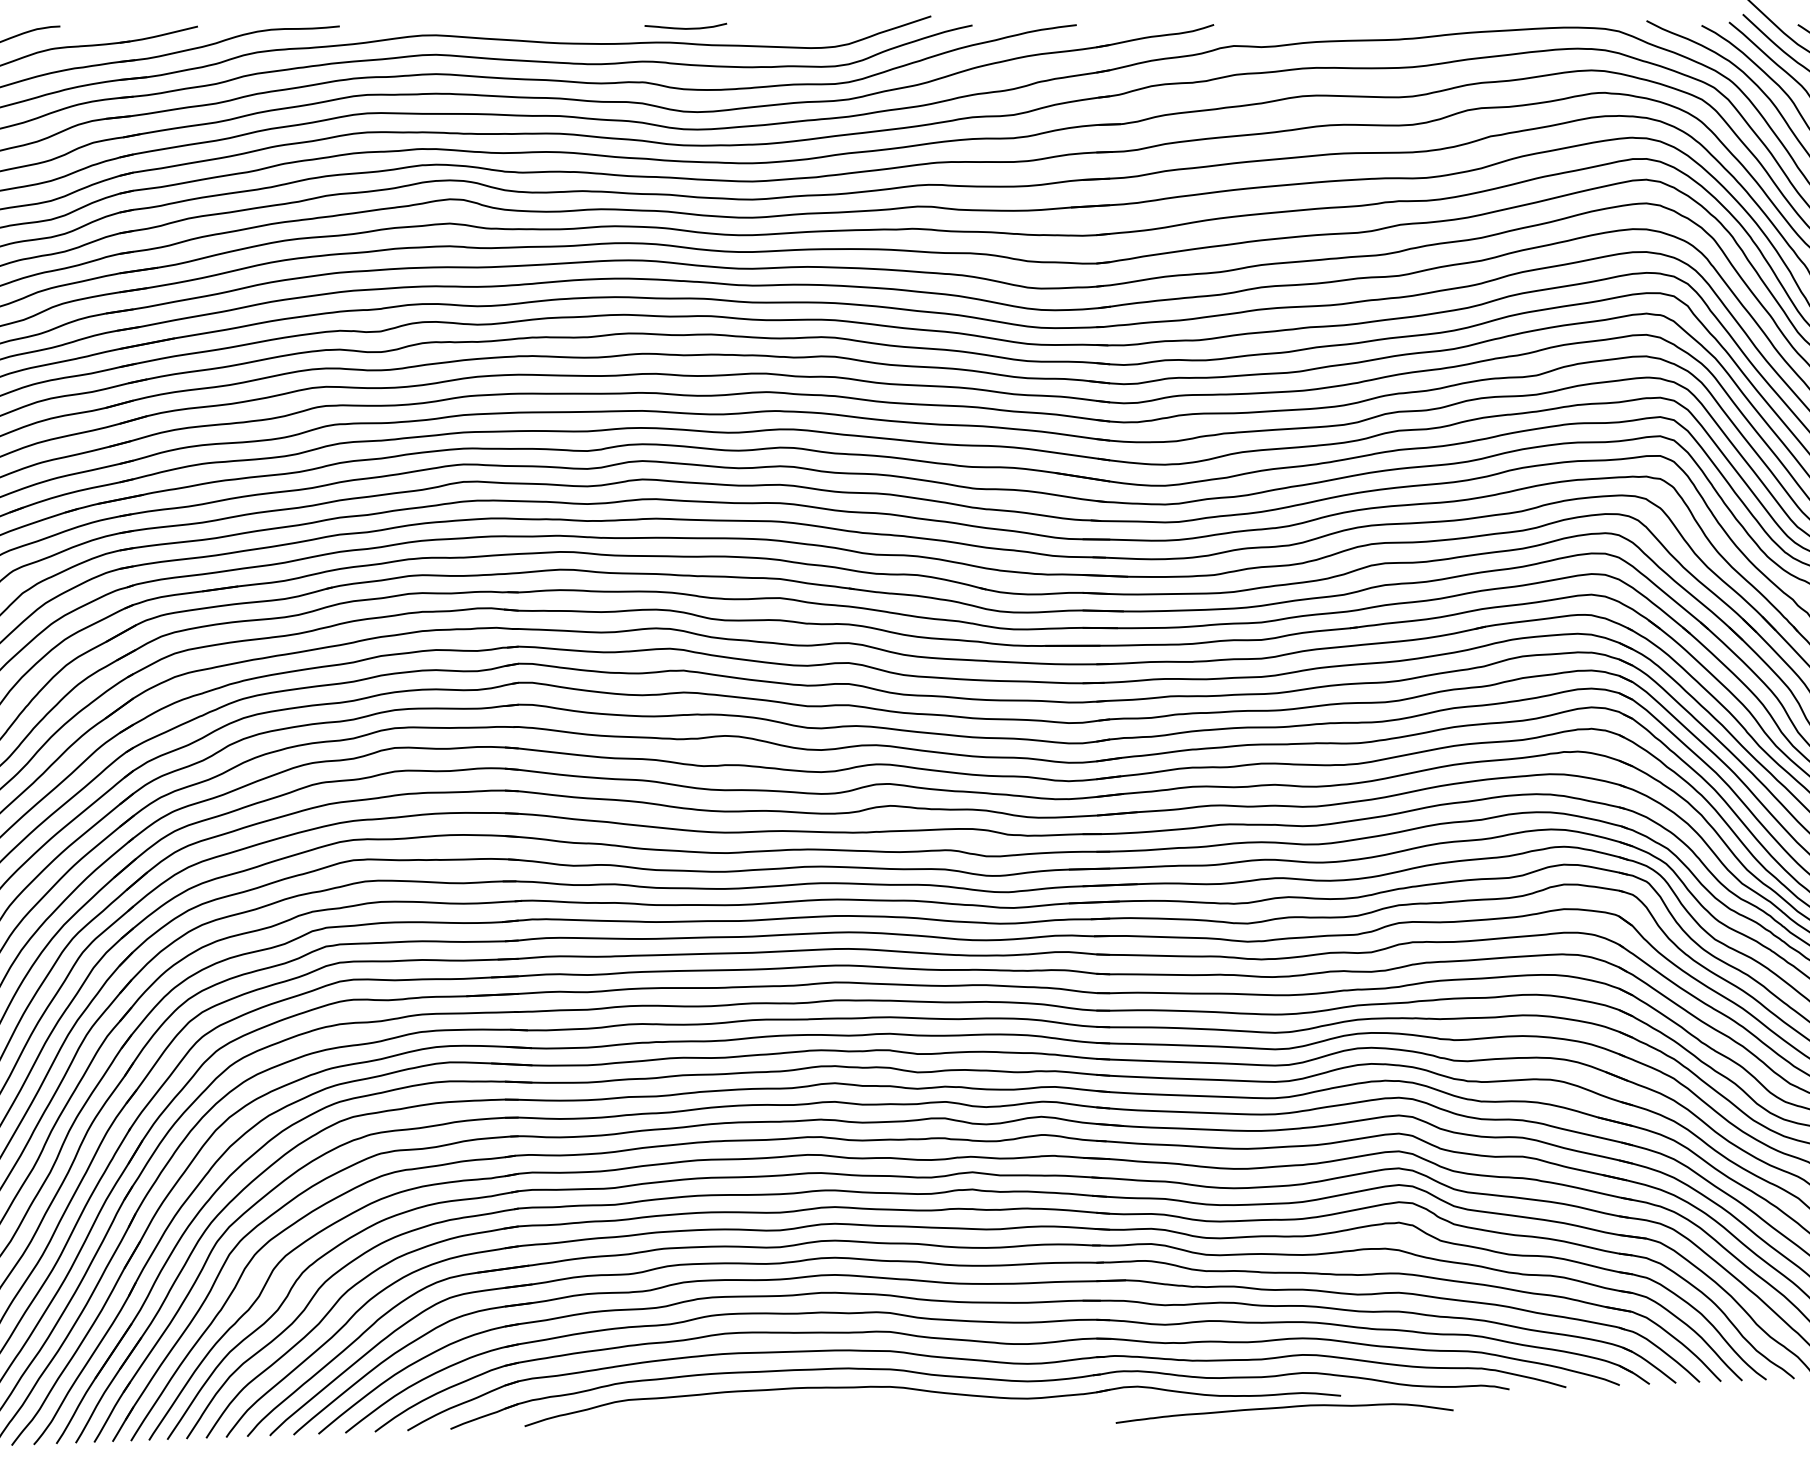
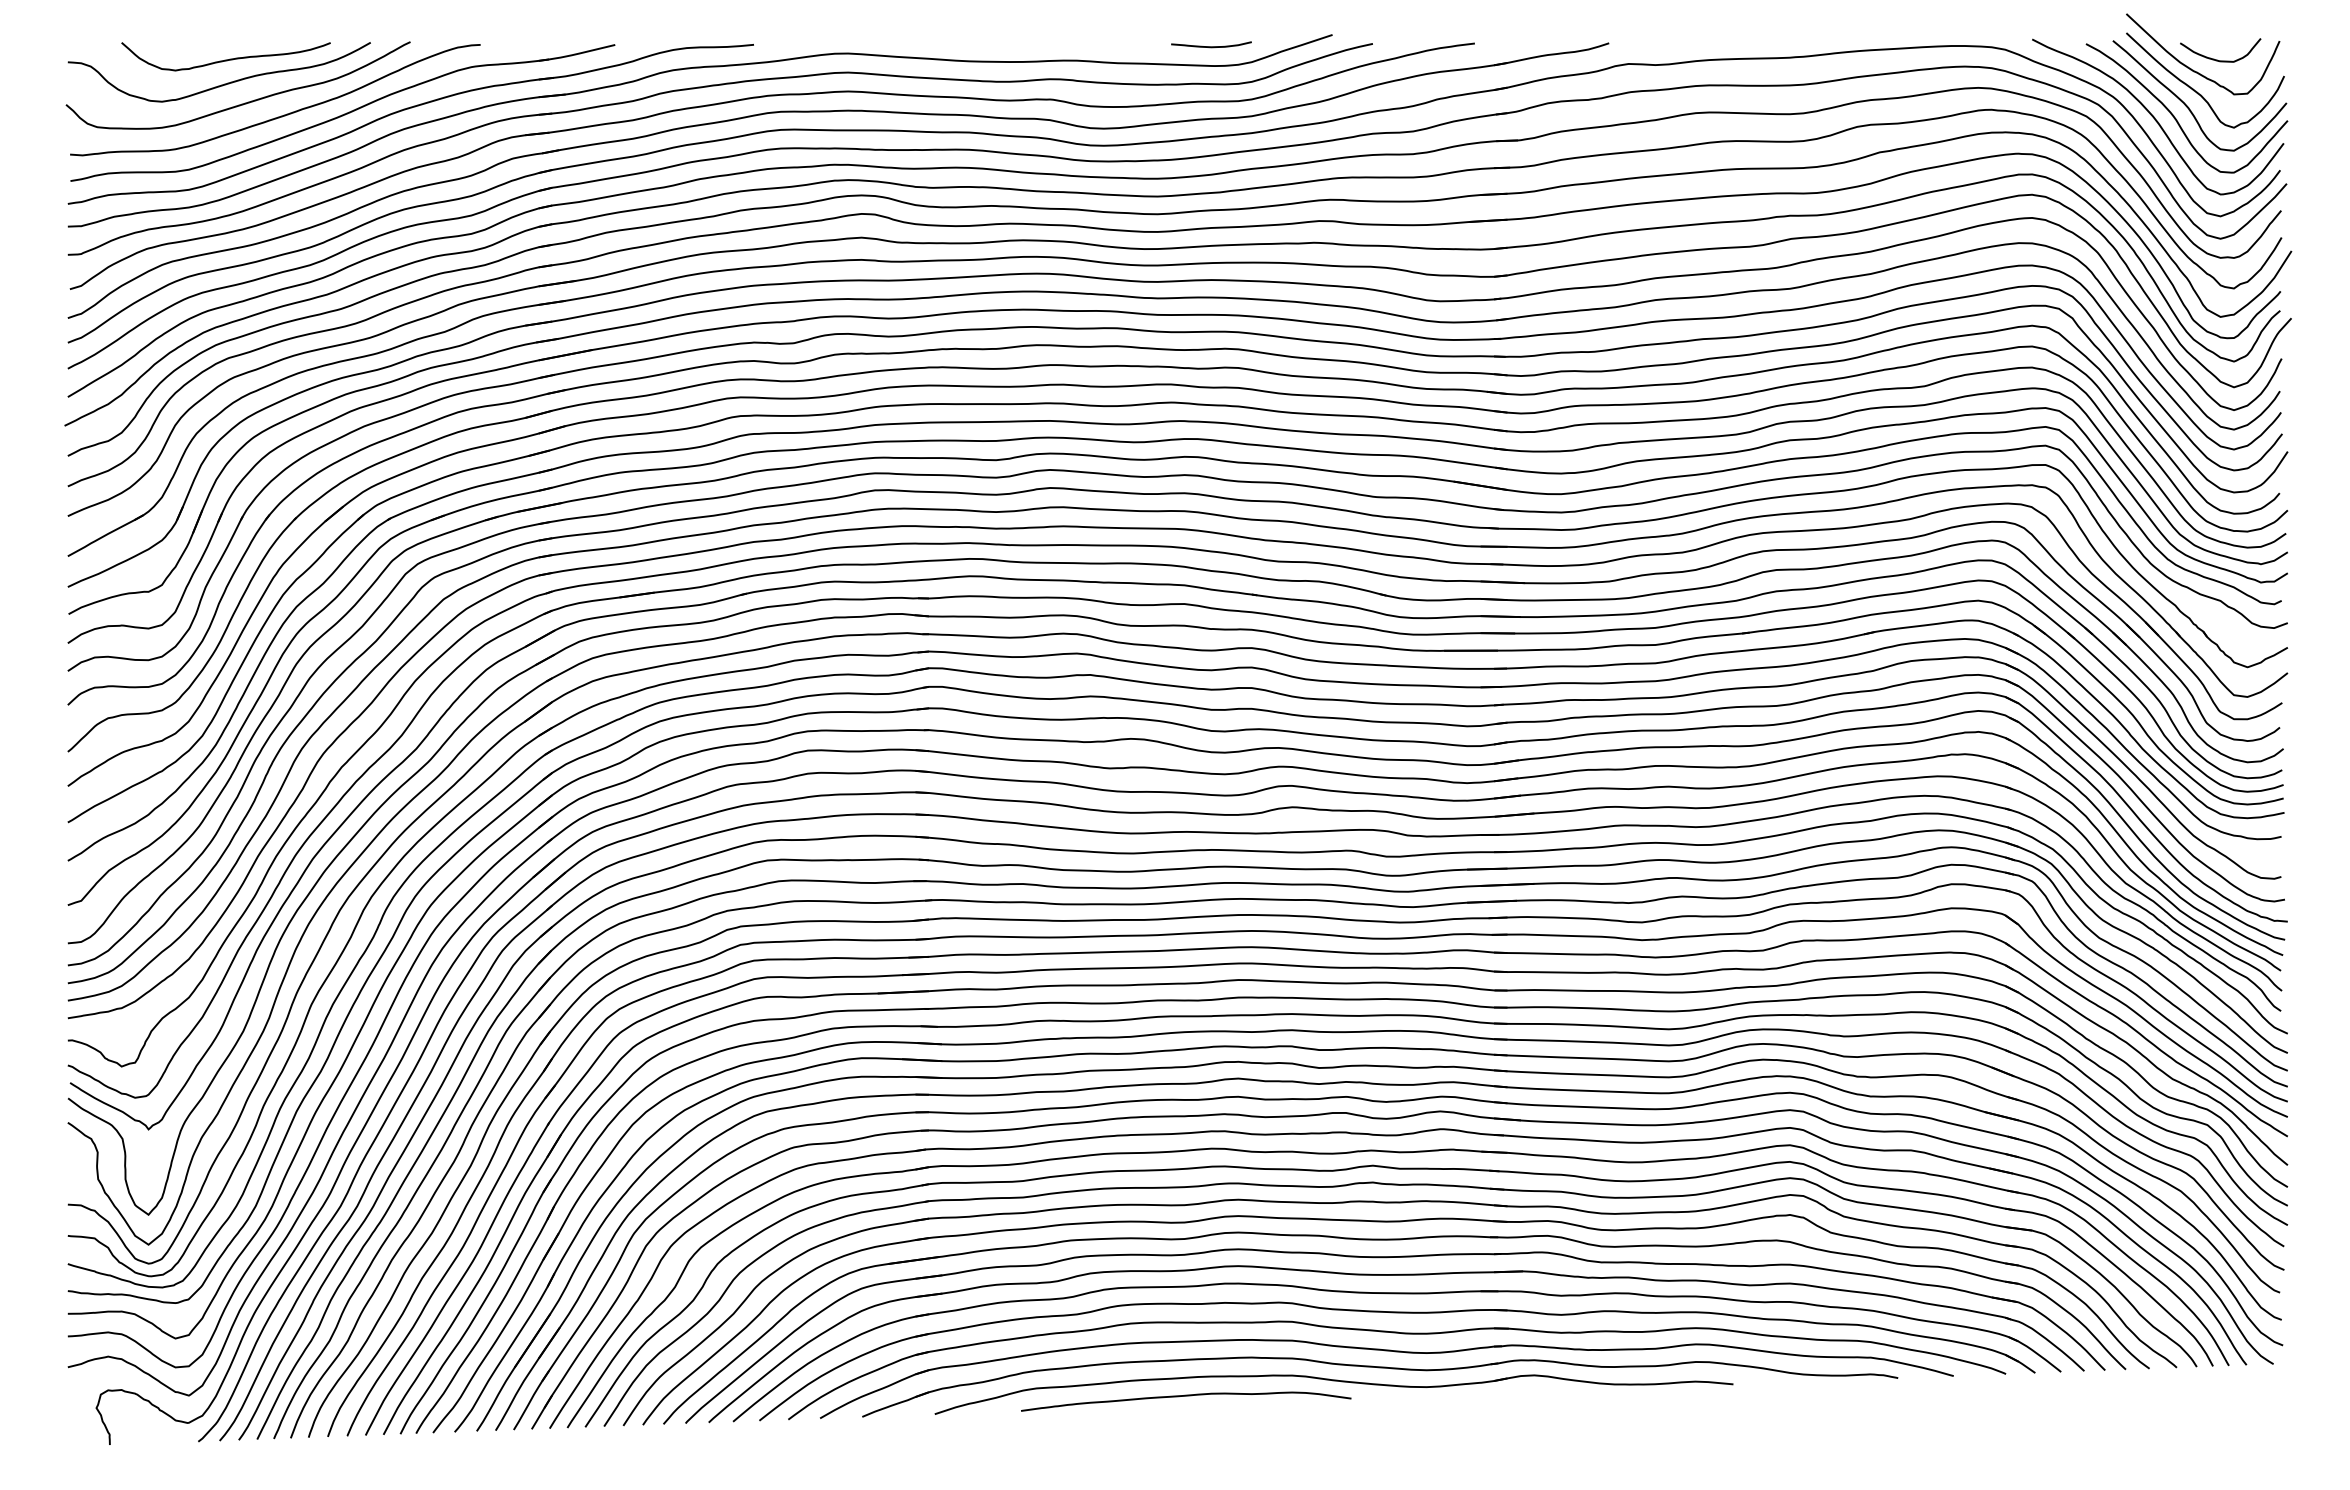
curve: (685, 28) -> (1211, 46), moved
curve: (1284, 1408) -> (1186, 1396), moved

